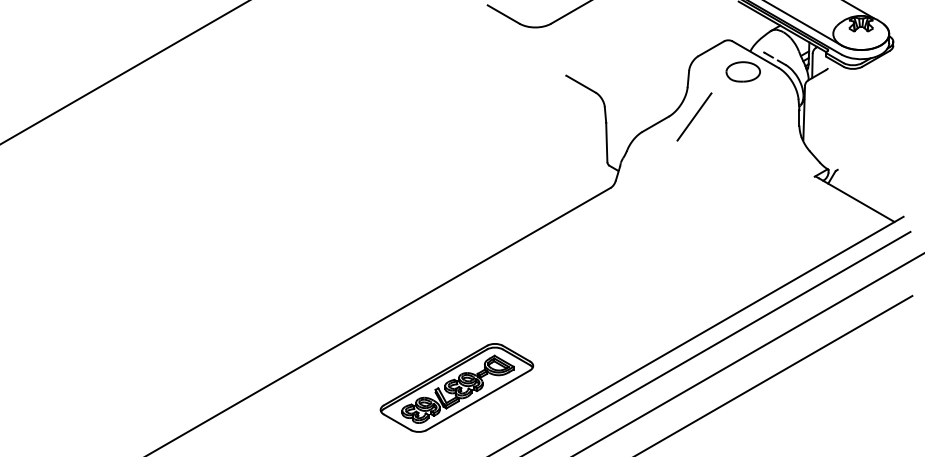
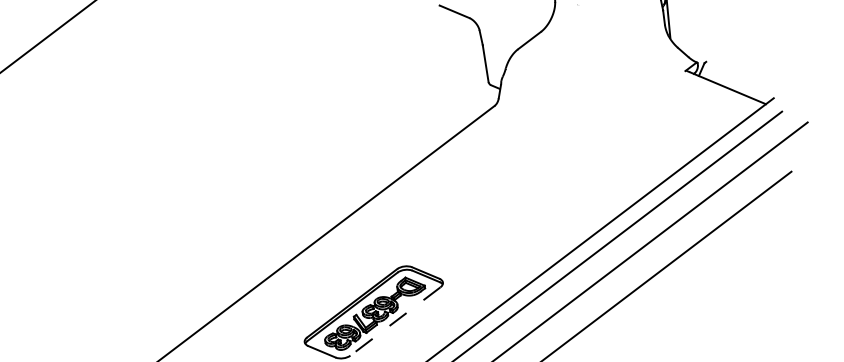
line: (694, 116) -> (565, 28), removed
line: (478, 400) -> (395, 321), solid -> dashed

